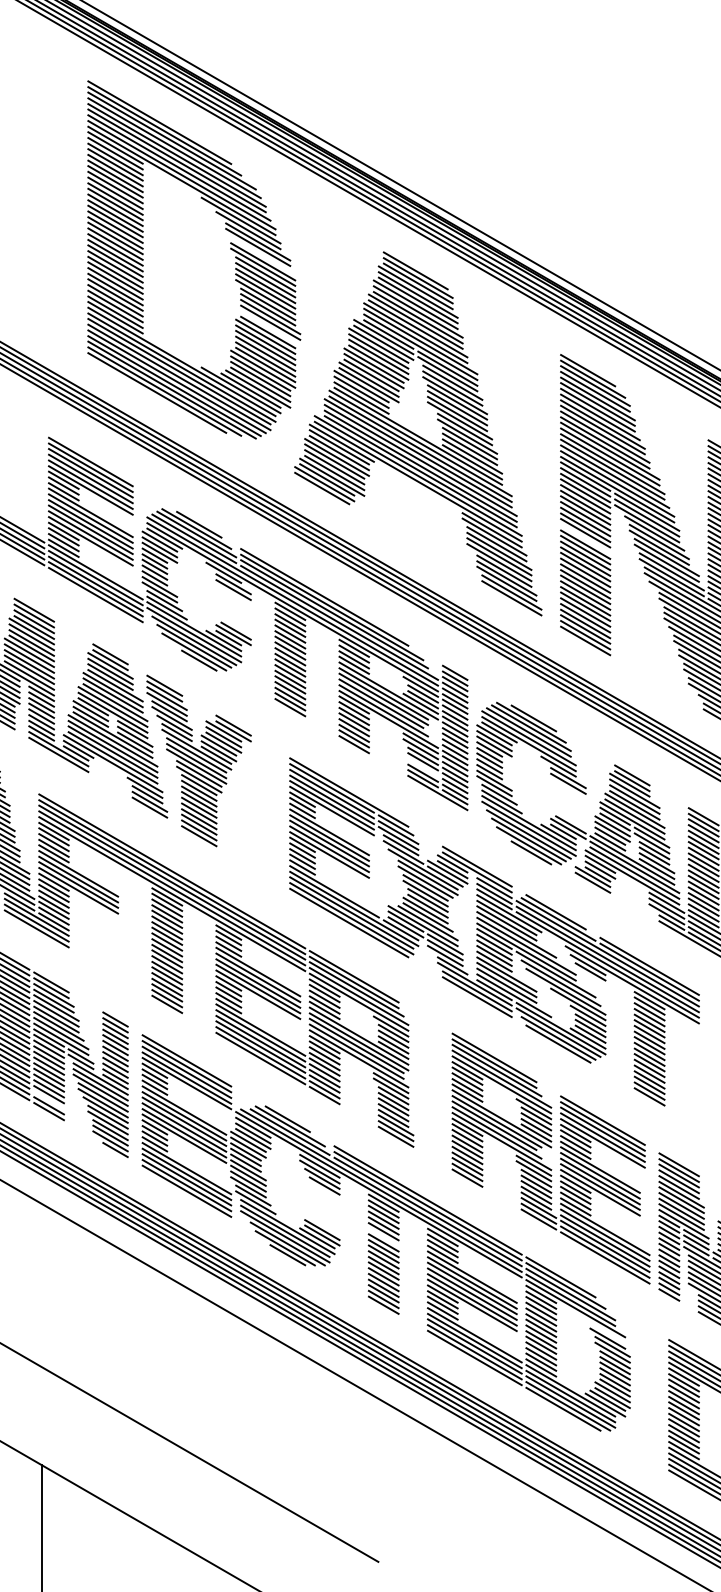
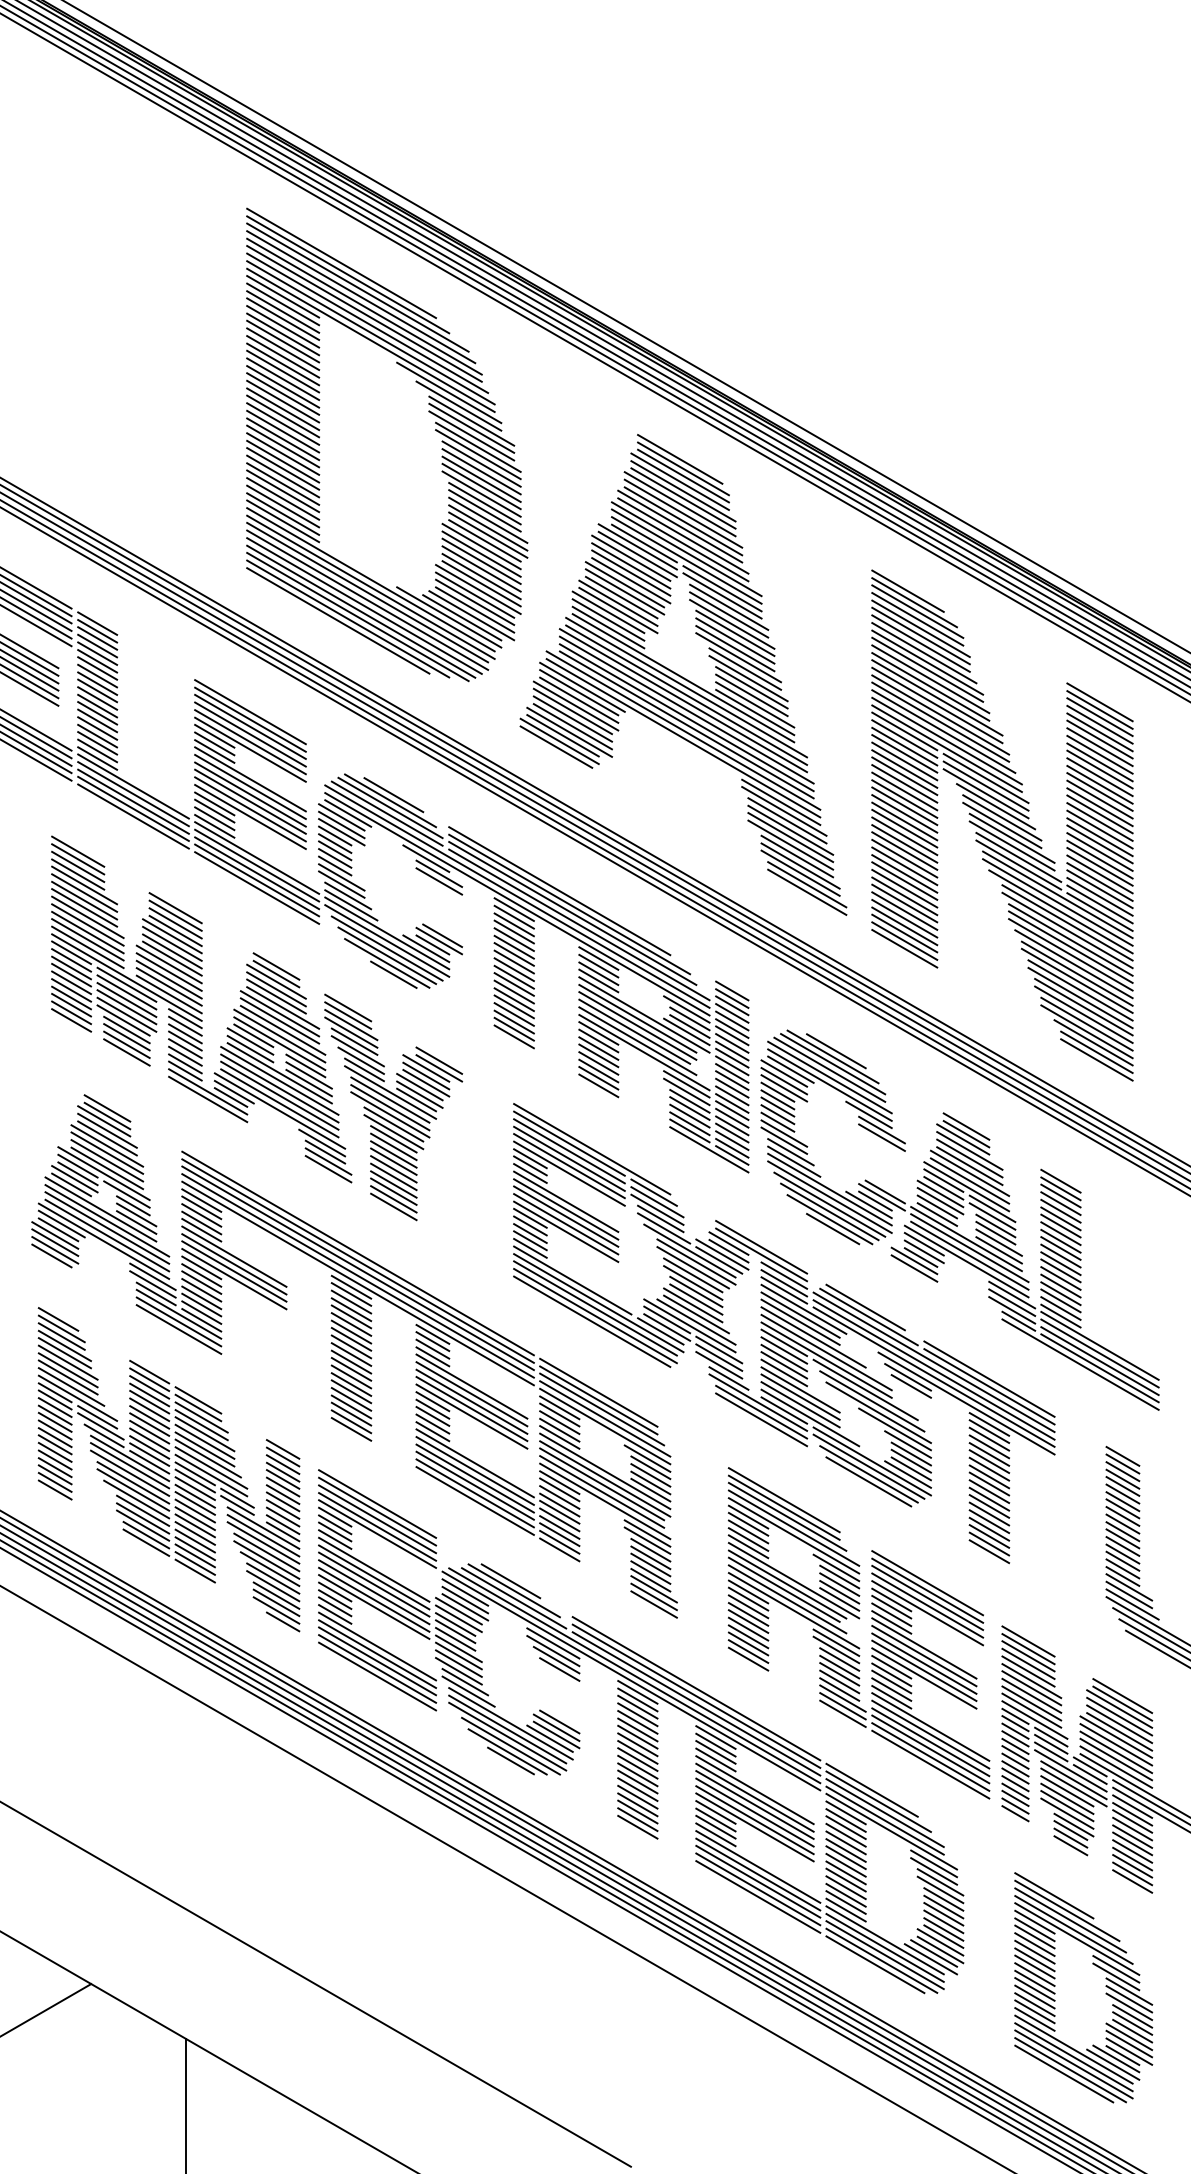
line: (257, 252) -> (471, 435), added
line: (270, 327) -> (488, 534), added
line: (585, 538) -> (904, 813), added
line: (422, 767) -> (689, 1115), added
line: (48, 1099) -> (194, 1555), added
line: (324, 1225) -> (559, 1721), added
line: (383, 1236) -> (637, 1736), added
line: (608, 1332) -> (934, 1863), added

